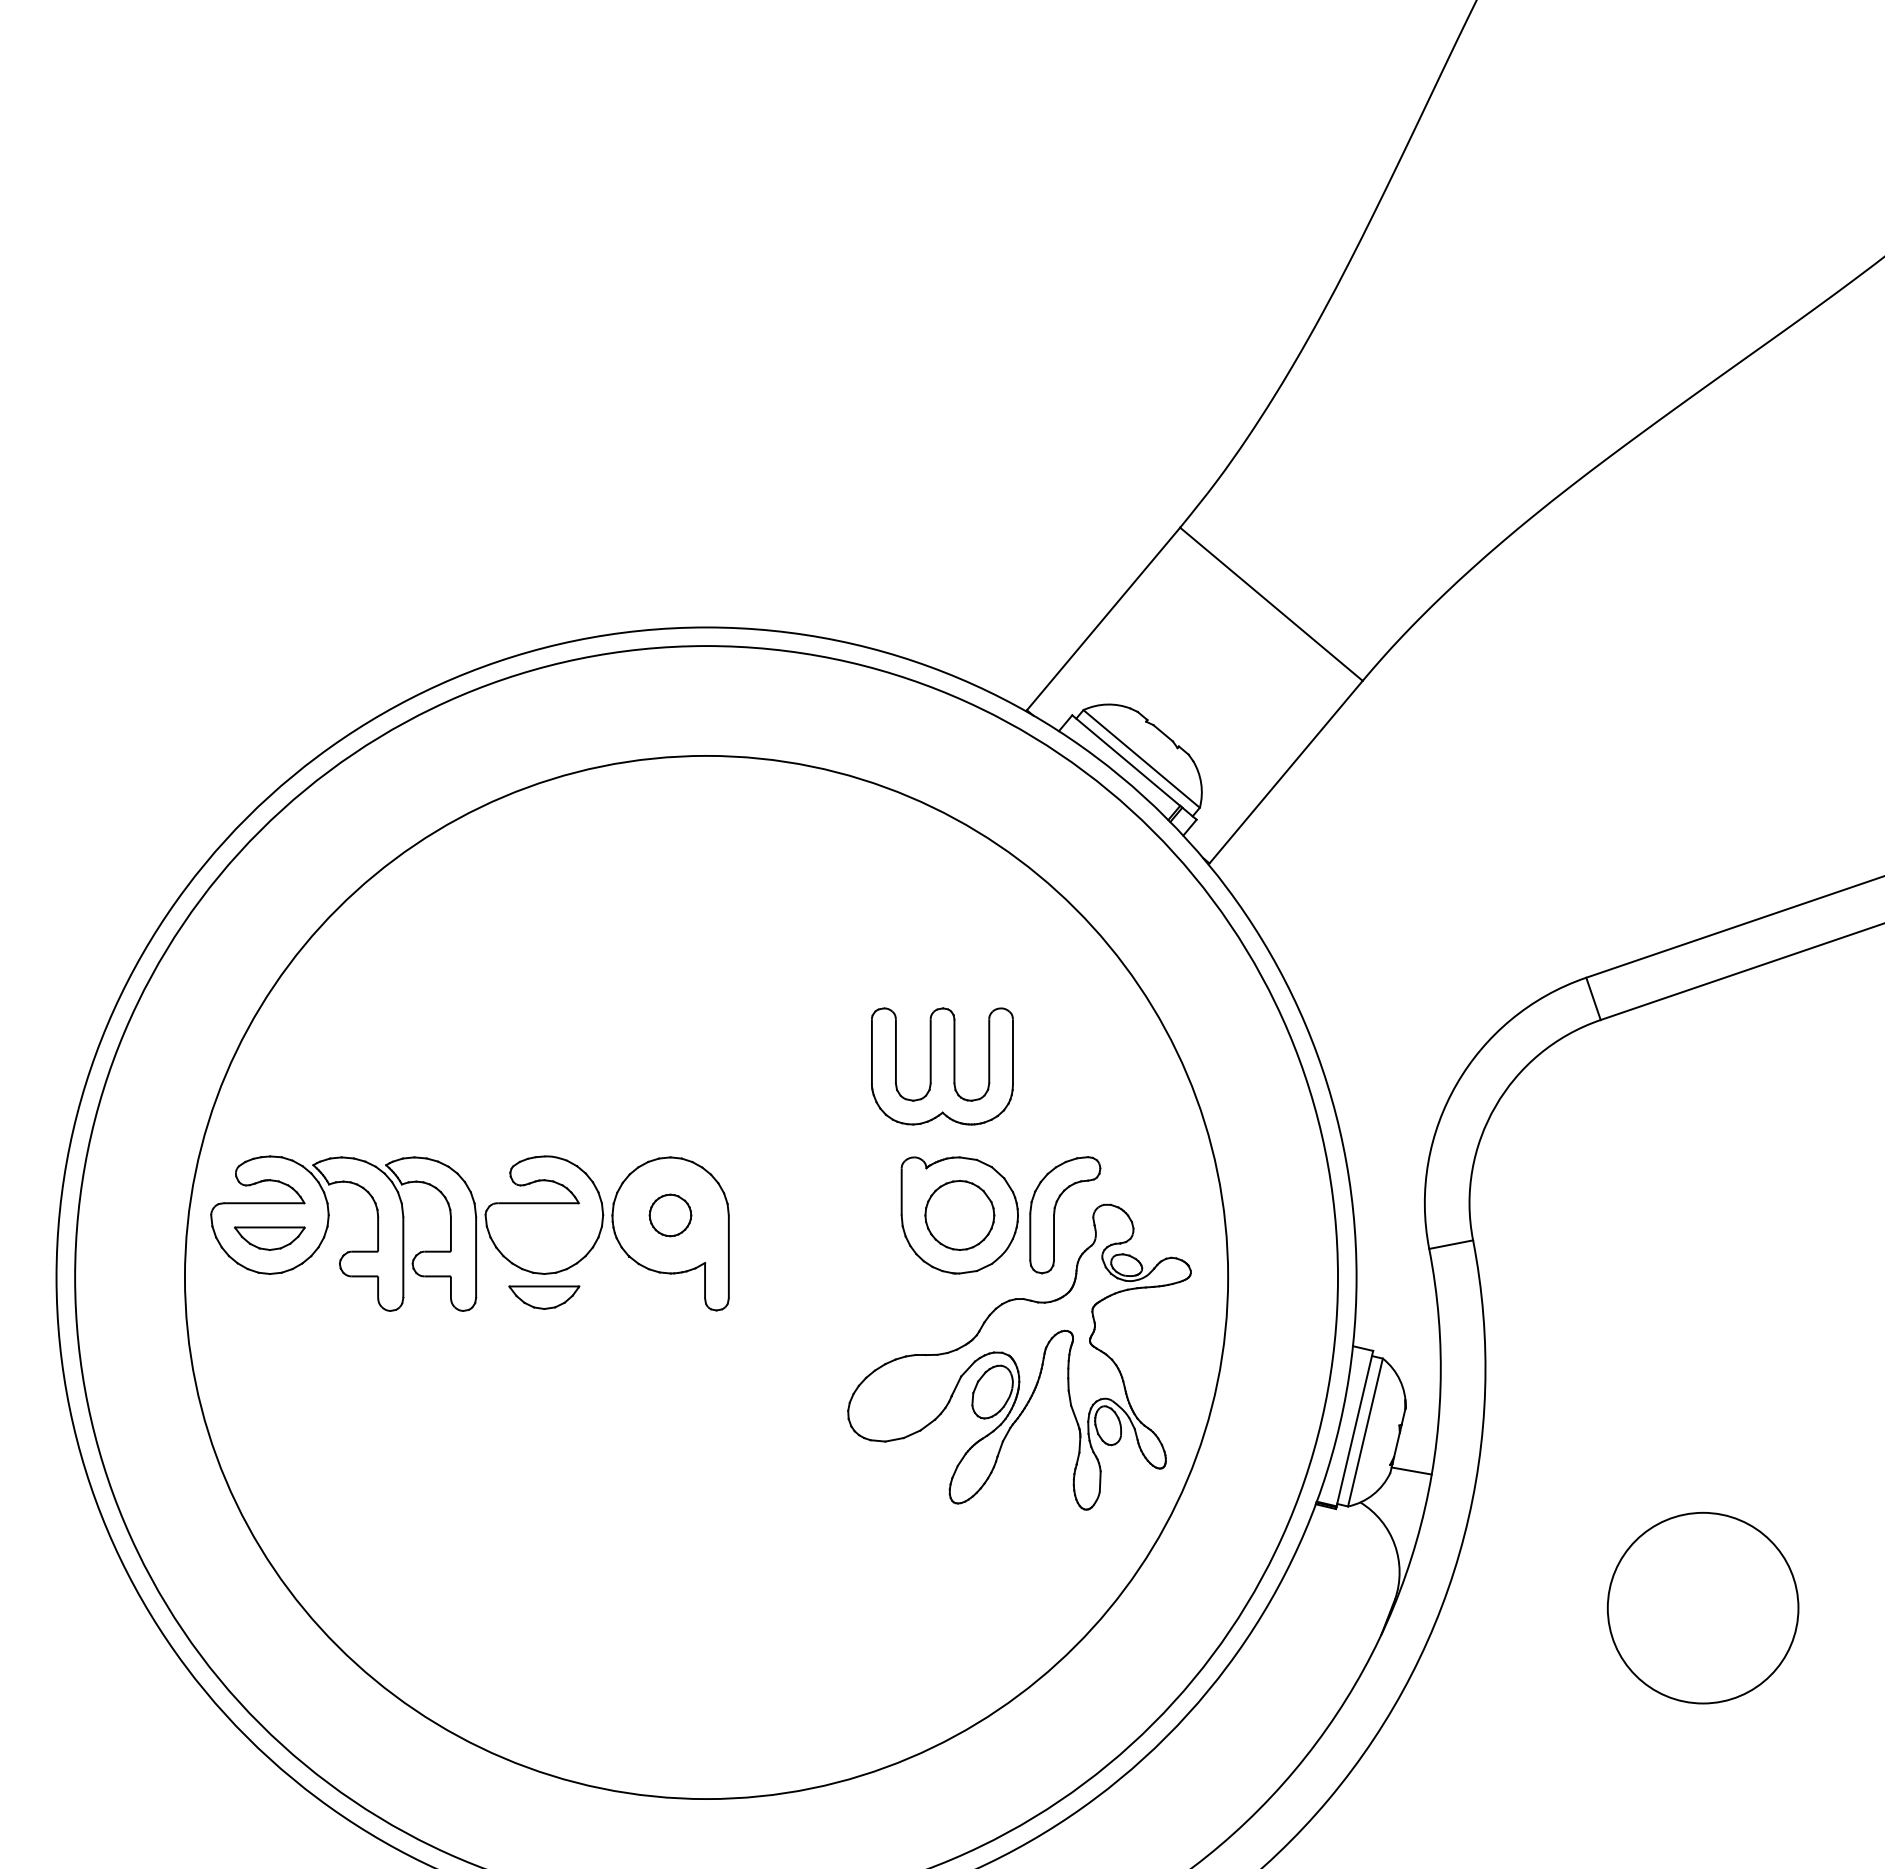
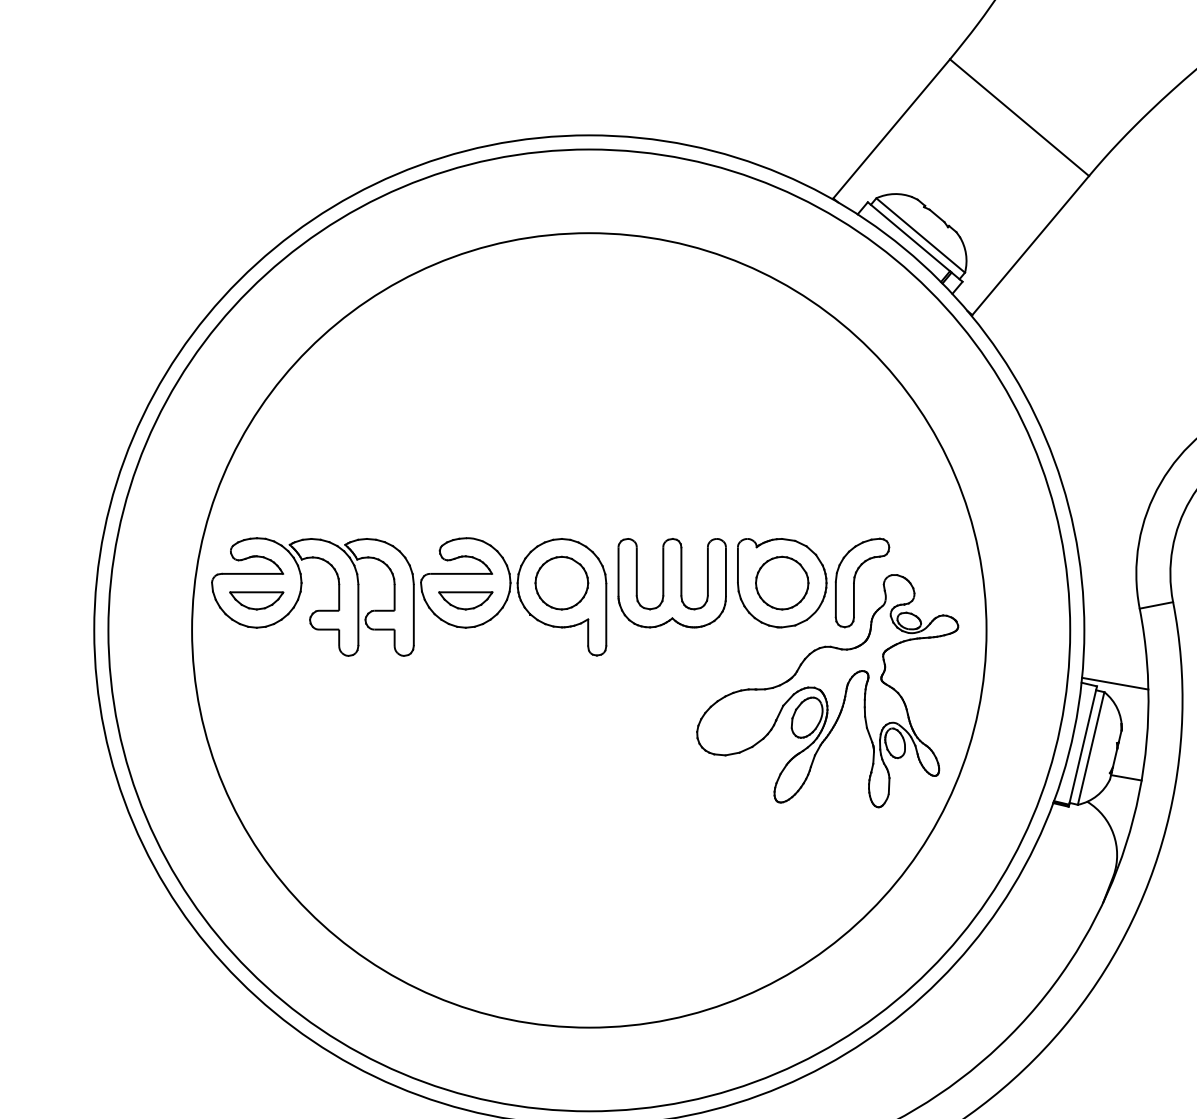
part: (942, 1066) -> (672, 583), moved
part: (670, 1215) -> (561, 583), size x1.67
part: (544, 1297) -> (465, 600), moved
line: (1396, 1347) -> (1114, 683), added

